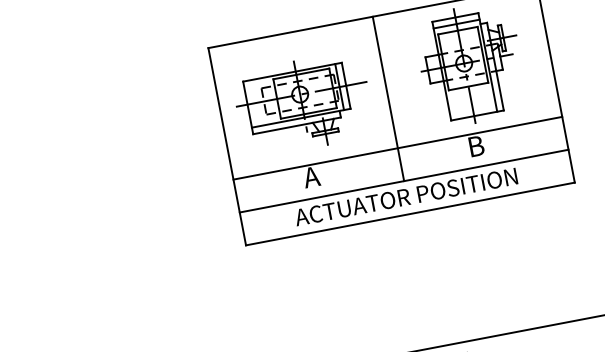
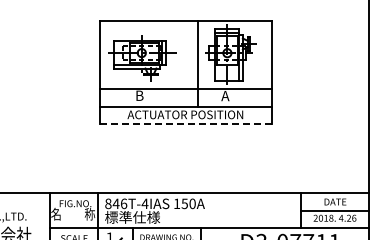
line: (387, 98) -> (197, 63), moved
text: (476, 147) -> (225, 96), B -> A
text: (311, 176) -> (139, 95), A -> B
line: (409, 213) -> (185, 123), solid -> dashed

